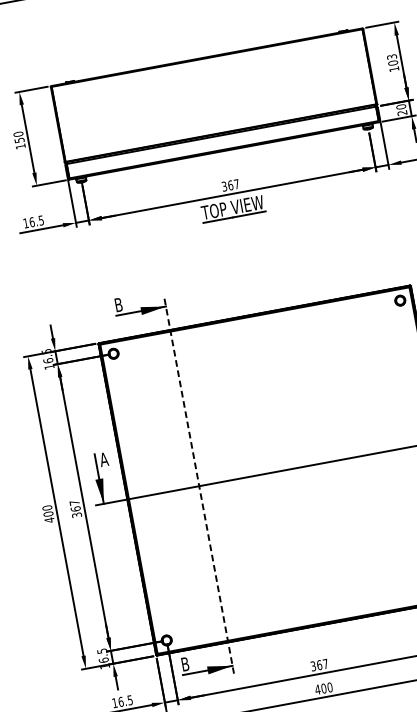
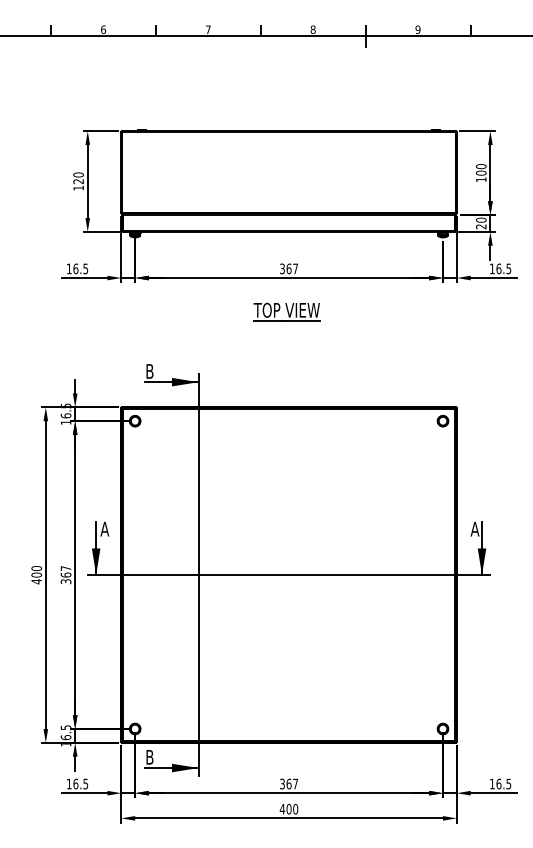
text: (392, 56) -> (481, 166), 103 -> 100
text: (19, 140) -> (78, 181), 150 -> 120
part: (232, 208) -> (286, 311), moved
line: (199, 486) -> (198, 575), dashed -> solid

